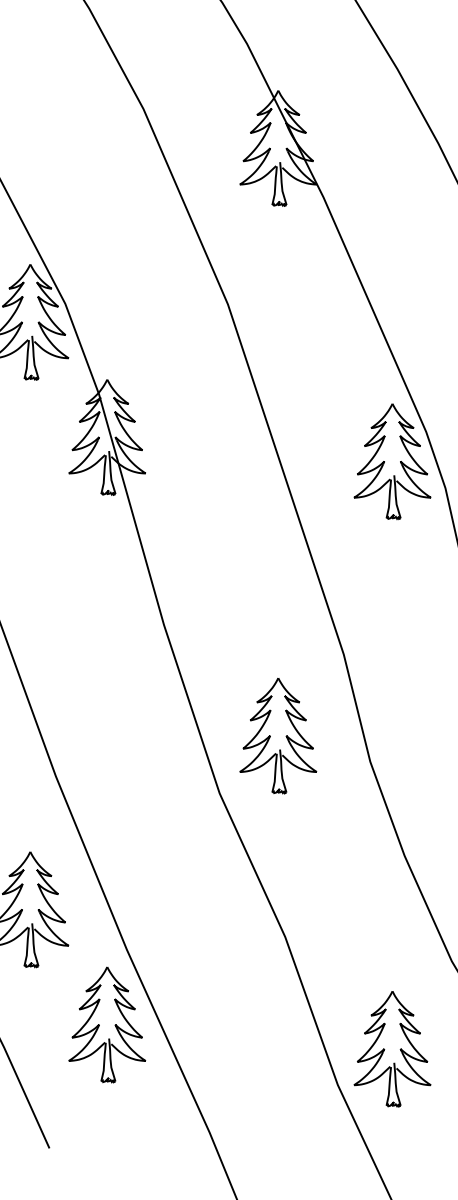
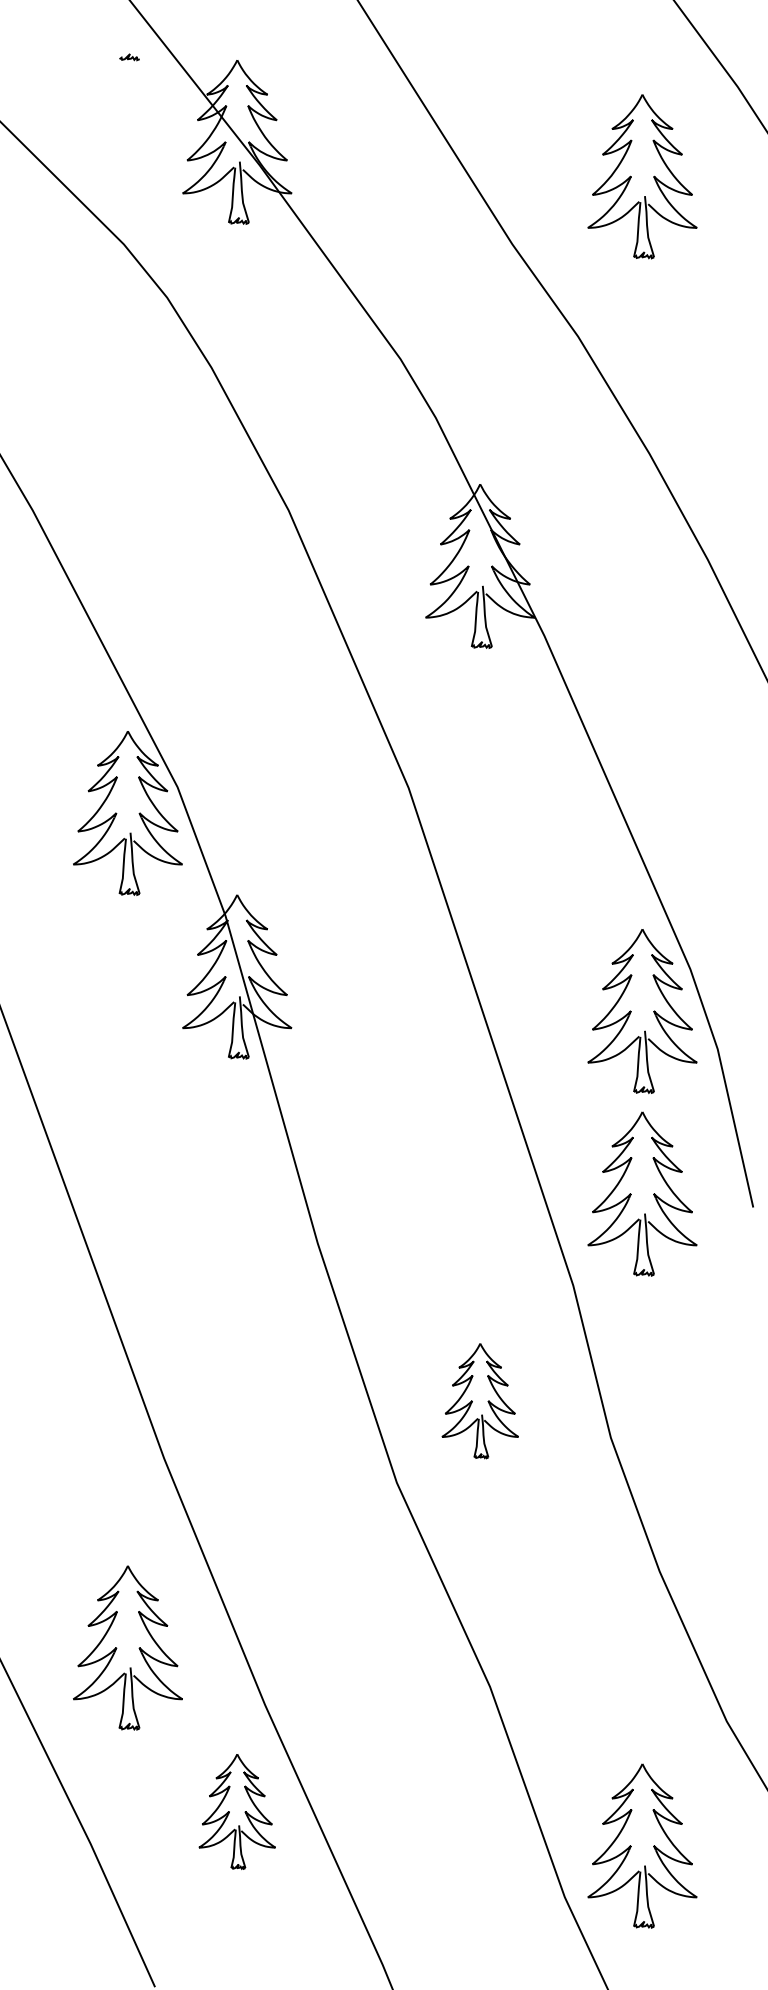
part: (392, 589) -> (642, 1193), added
part: (278, 735) -> (480, 1400), size x0.7
part: (107, 1024) -> (237, 1811), size x0.7

